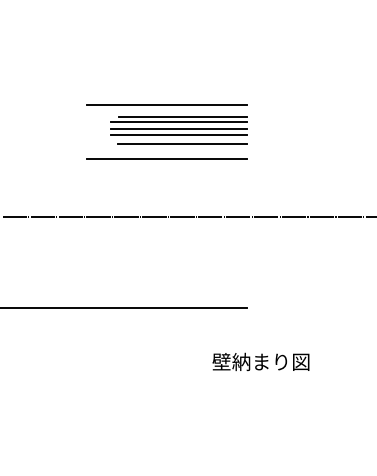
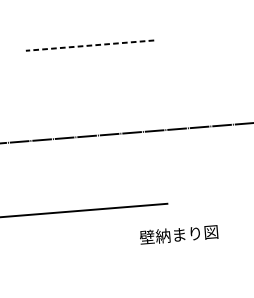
line: (167, 104) -> (90, 45), solid -> dashed
part: (178, 125) -> (100, 61), removed
line: (181, 143) -> (104, 75), removed
line: (166, 159) -> (93, 89), removed
text: (260, 361) -> (178, 234), moved

